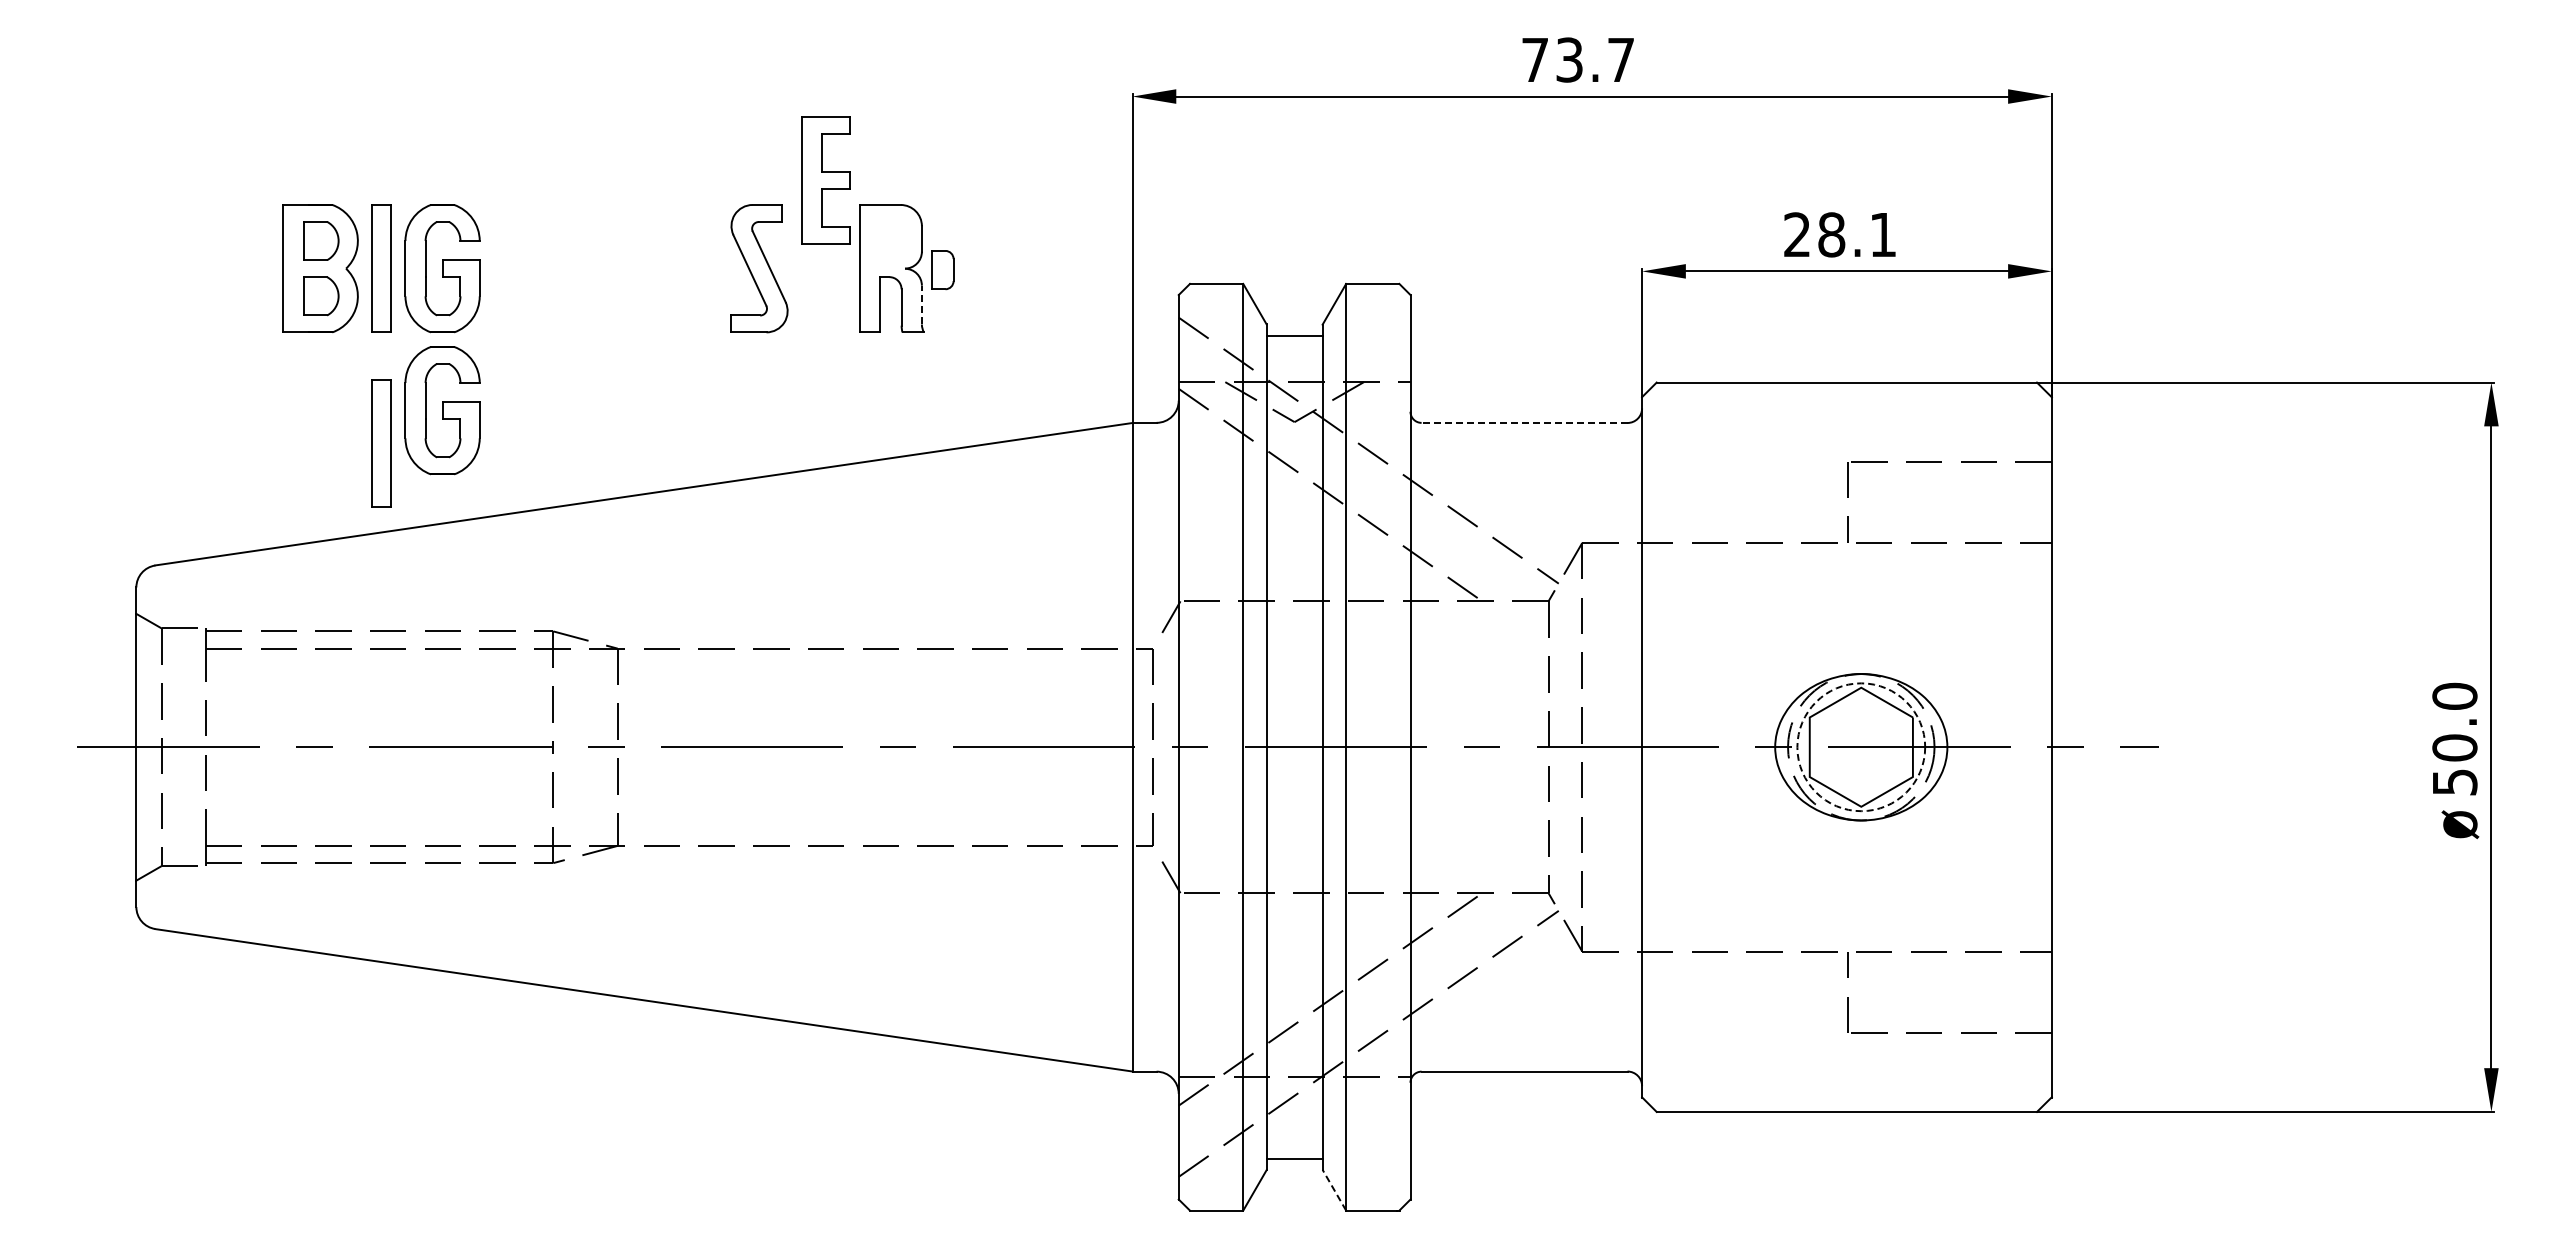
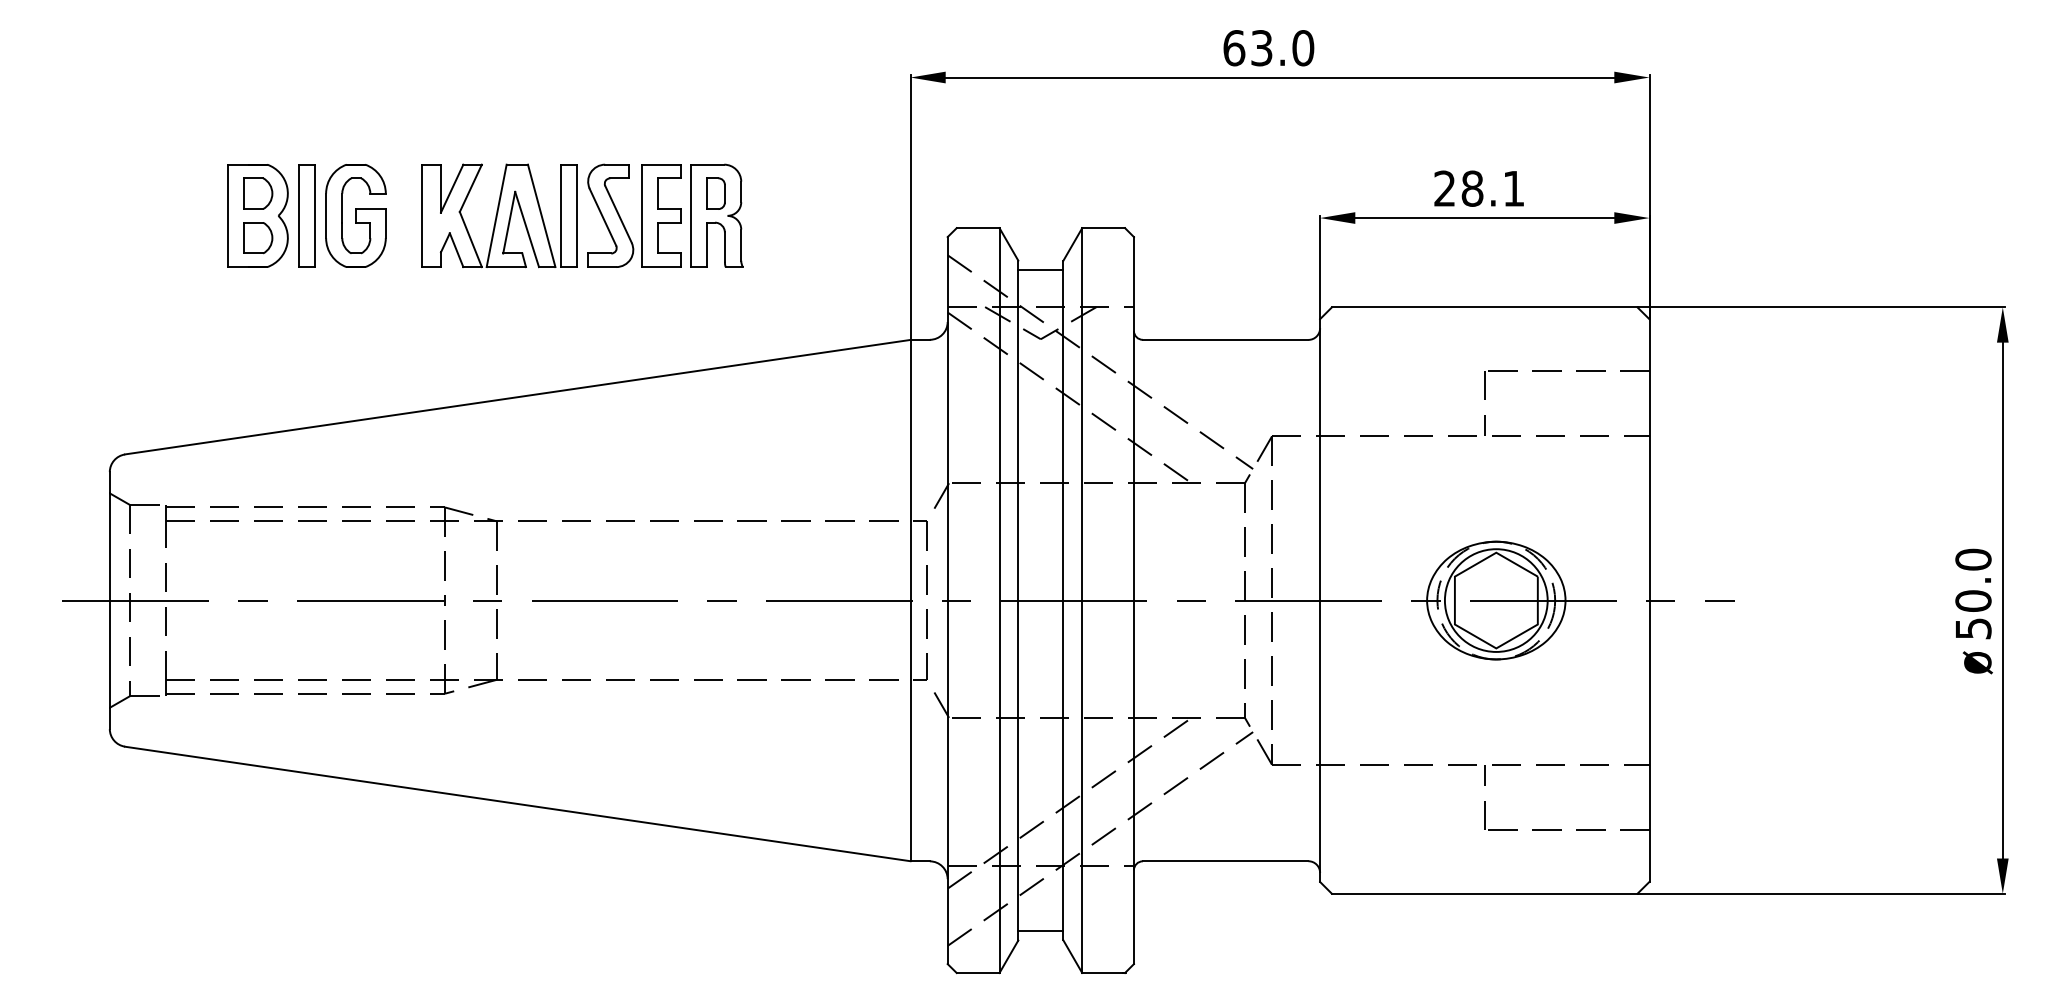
text: (1578, 59) -> (1269, 47), 73.7 -> 63.0
part: (825, 180) -> (661, 215), moved
part: (620, 268) -> (498, 215), added
part: (942, 270) -> (715, 194), moved
line: (921, 304) -> (740, 244), dashed -> solid
part: (442, 410) -> (355, 329), removed
line: (1524, 423) -> (1225, 340), dashed -> solid
part: (381, 443) -> (306, 356), removed
circle: (1861, 747) -> (1496, 600), dashed -> solid
line: (1334, 1190) -> (1072, 956), dashed -> solid

